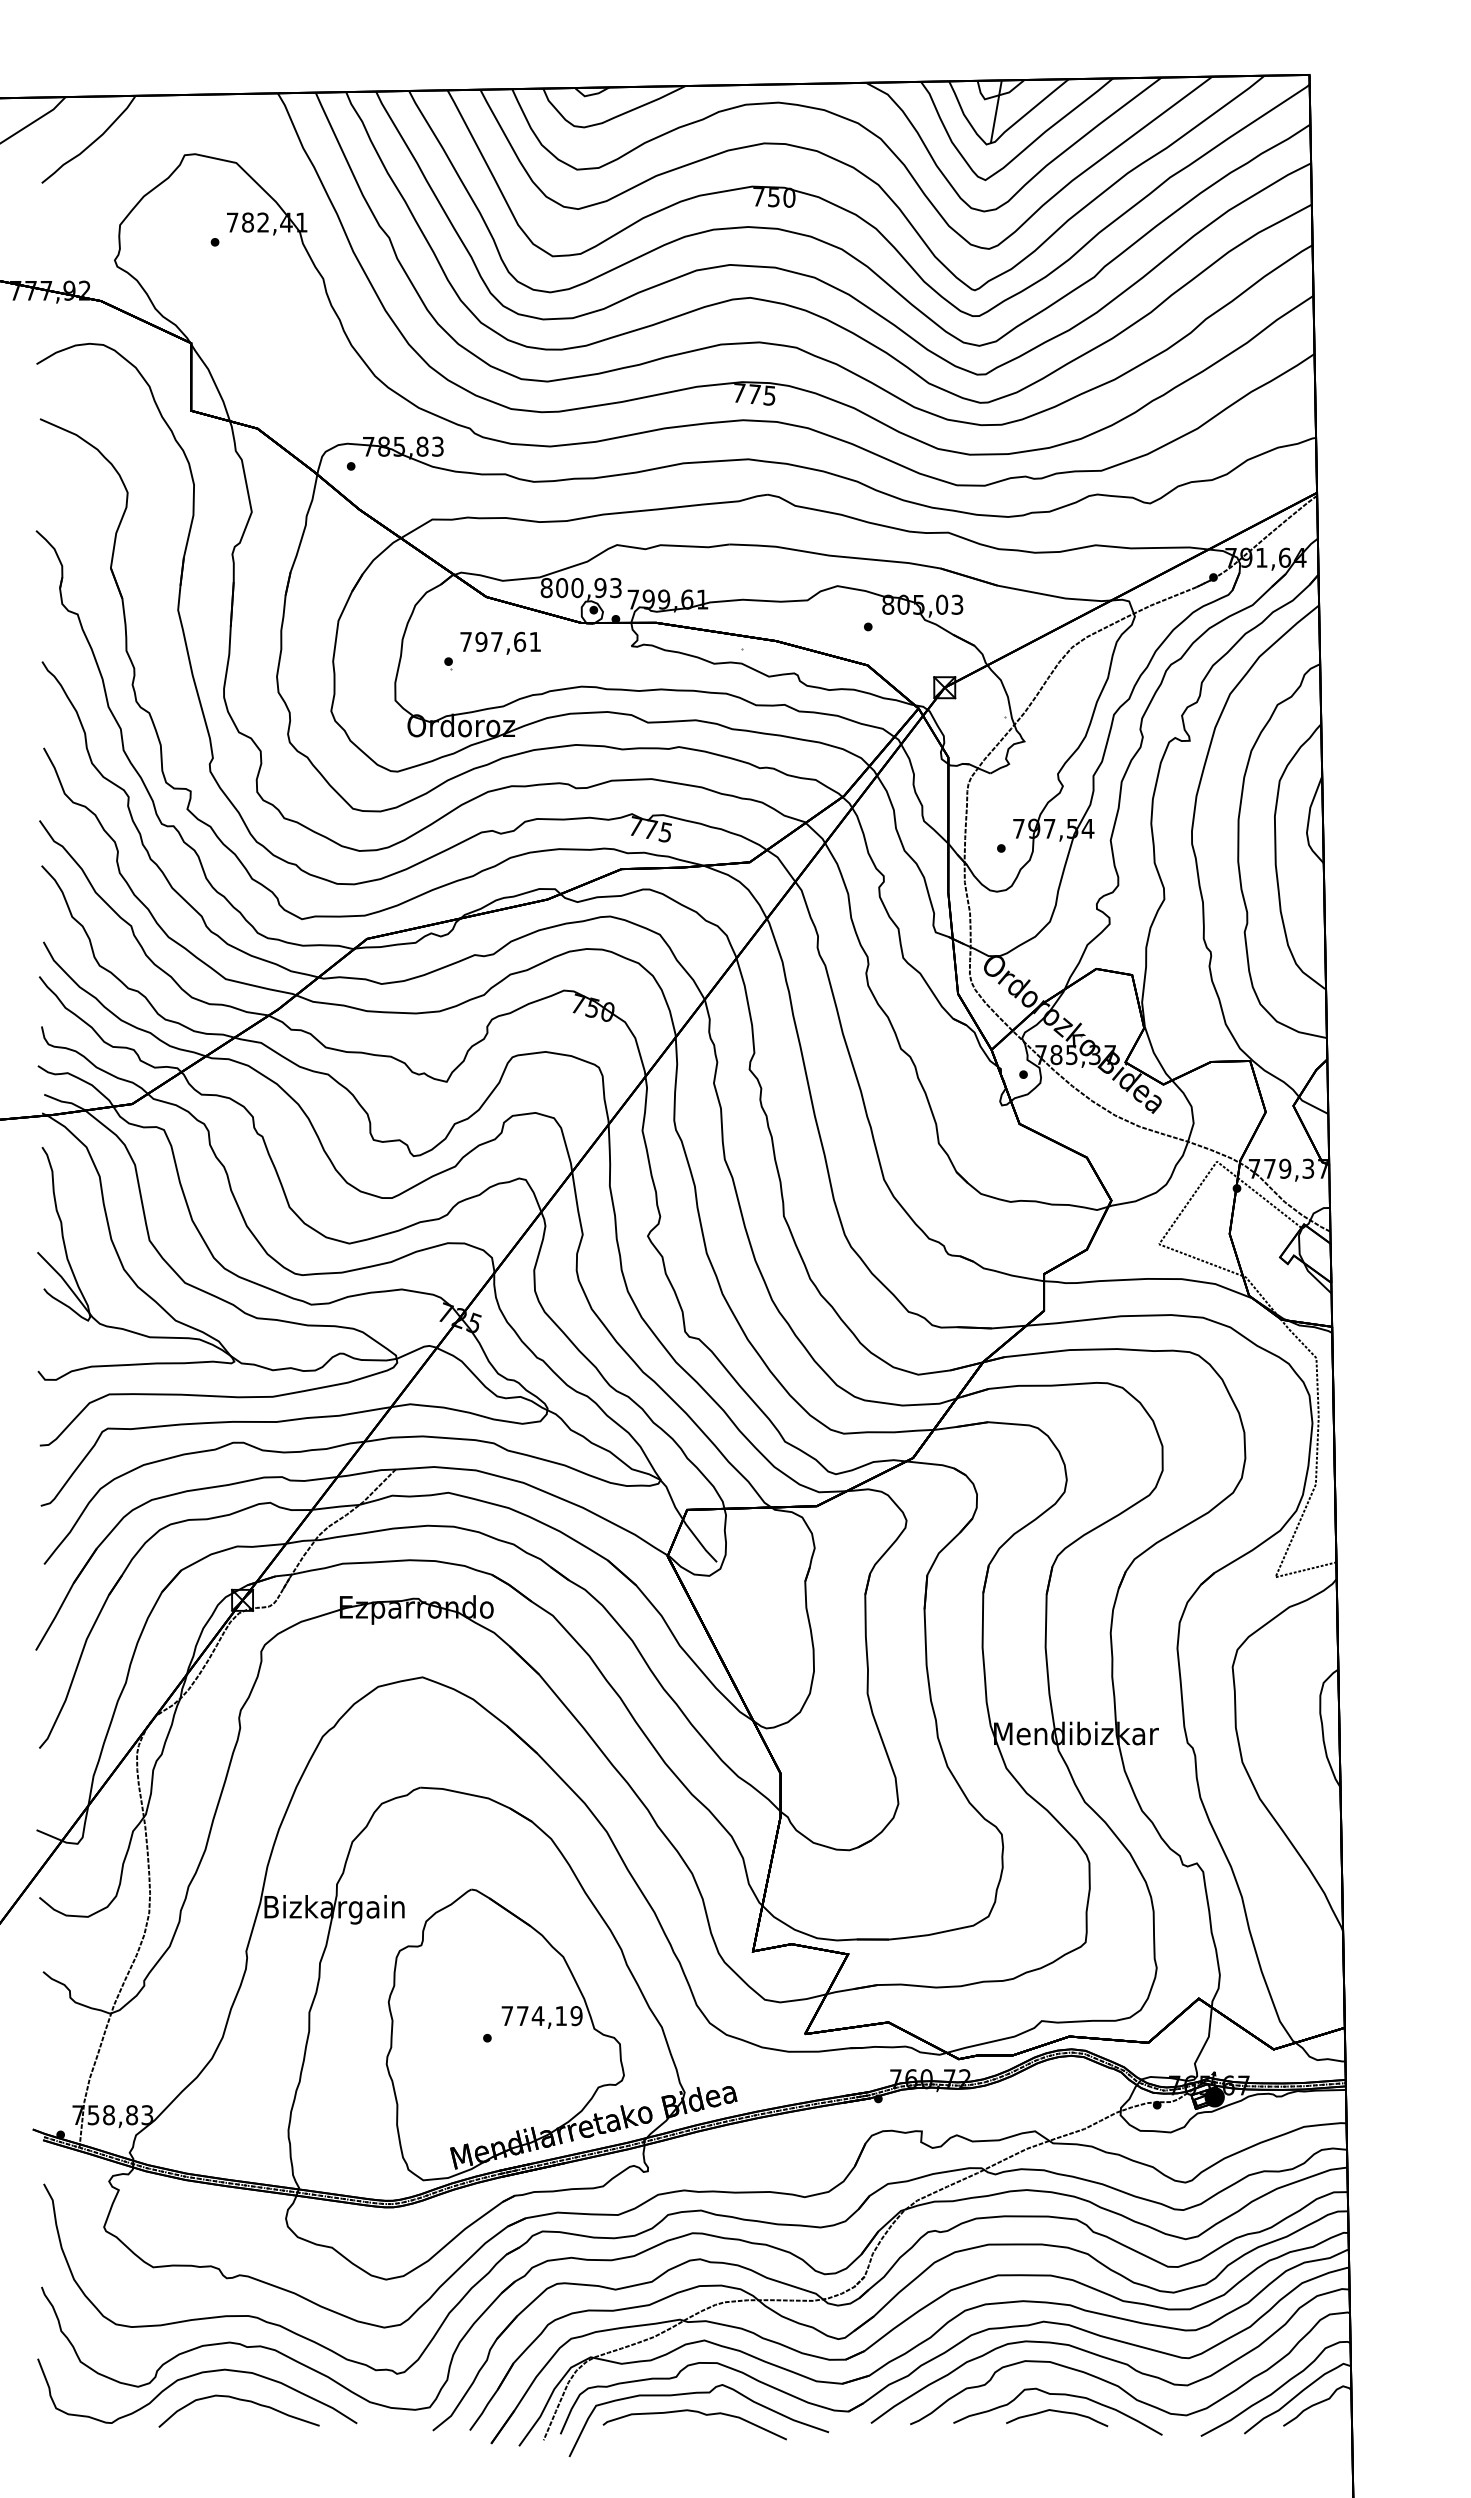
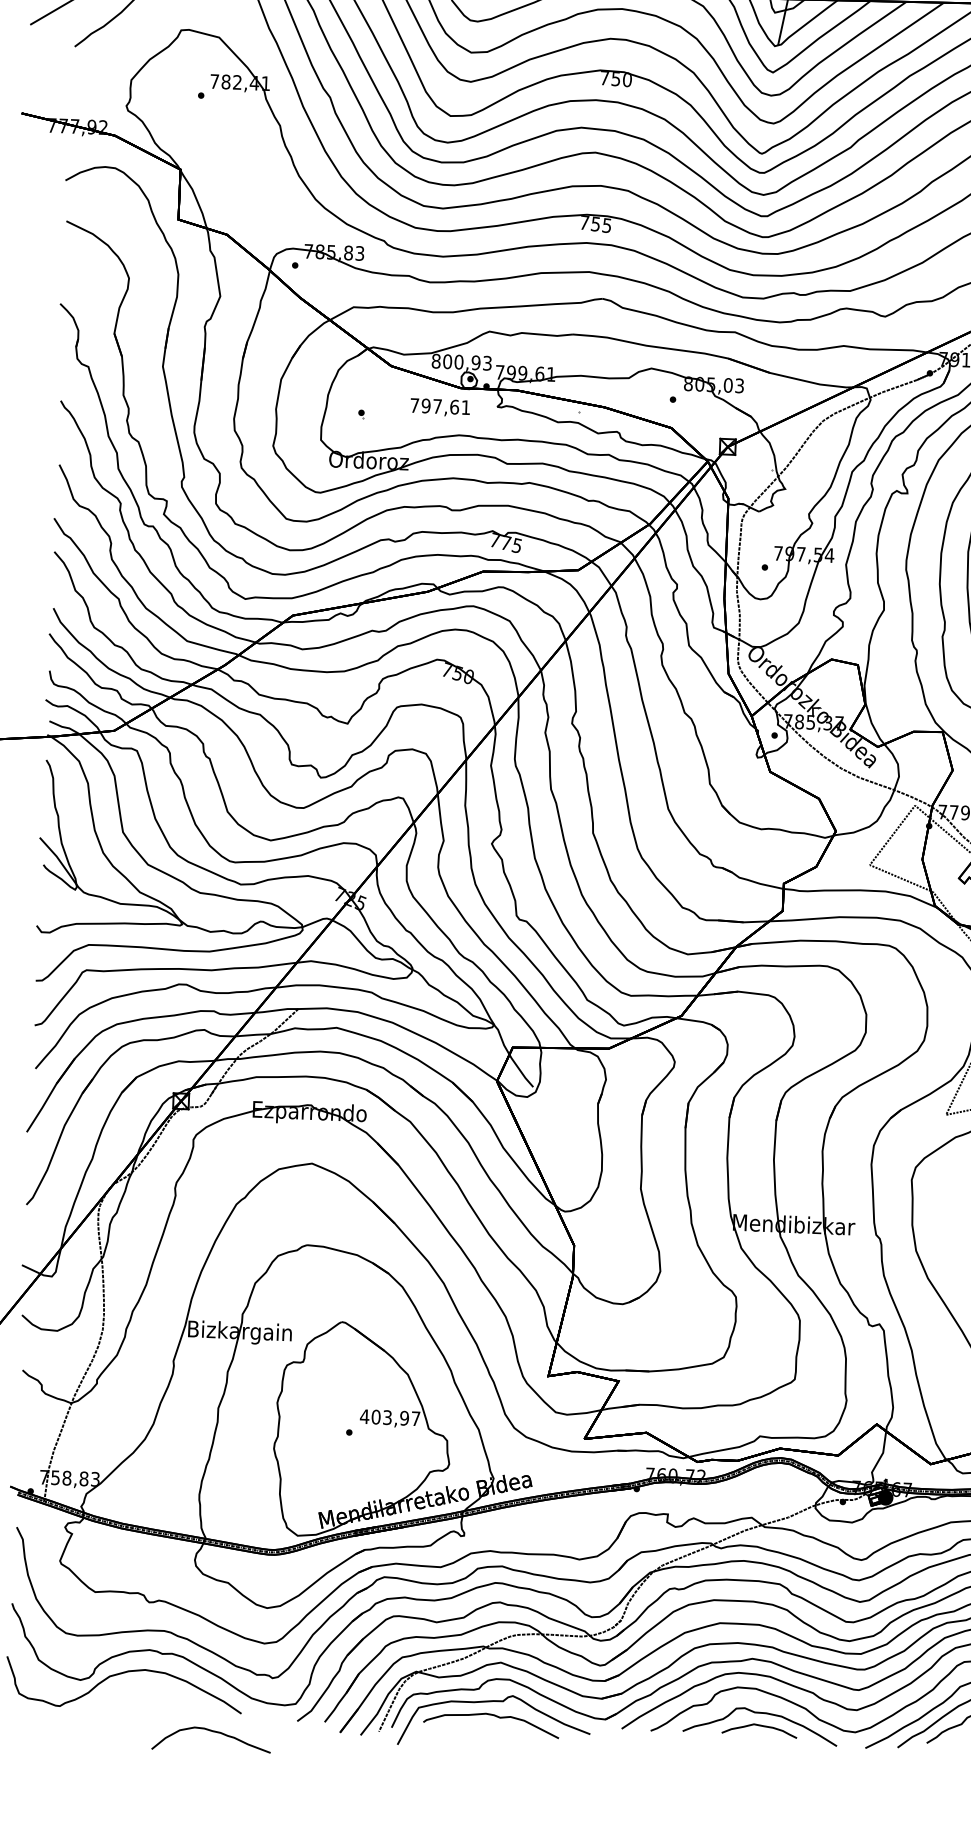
text: (754, 394) -> (595, 224), 775 -> 755
text: (500, 642) -> (440, 407), moved
text: (541, 2016) -> (389, 1418), 774,19 -> 403,97
curve: (239, 2400) -> (212, 1731), moved

